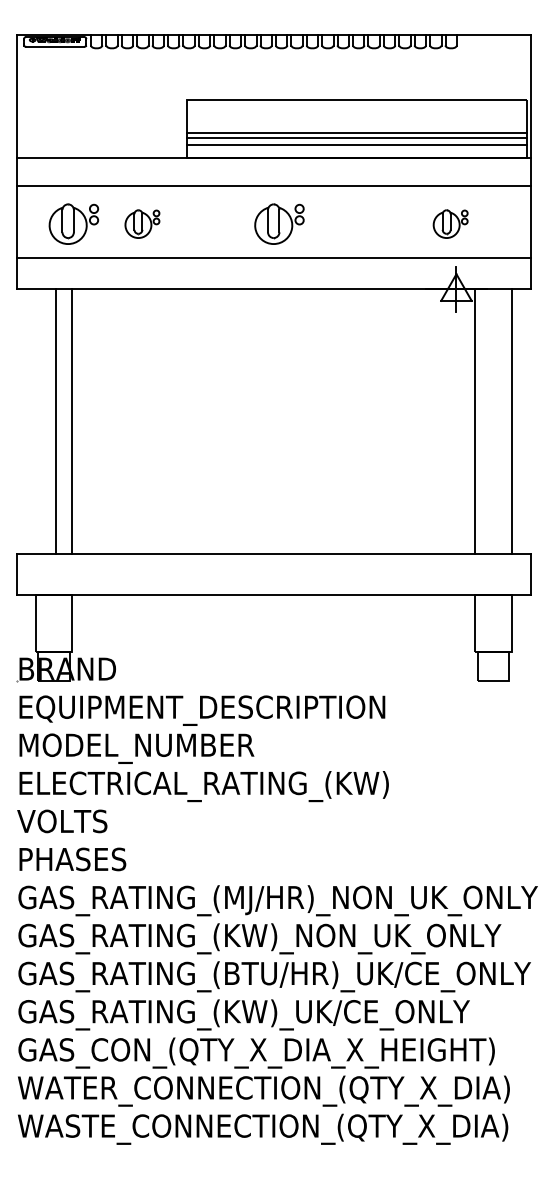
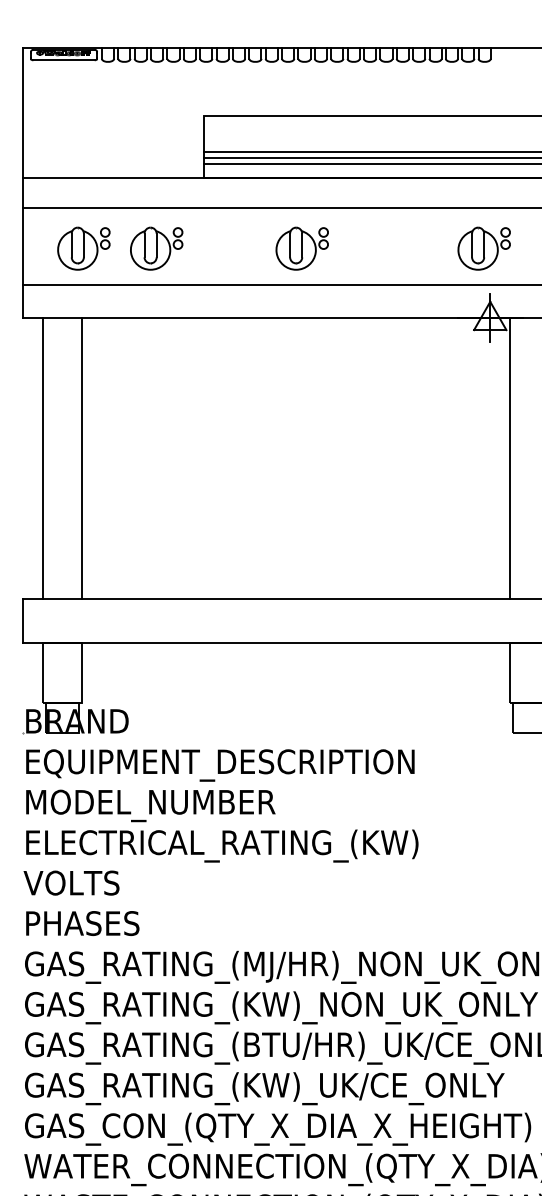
part: (142, 223) -> (156, 247), size x1.43
part: (450, 223) -> (483, 247), size x1.43
line: (55, 421) -> (43, 458), moved

